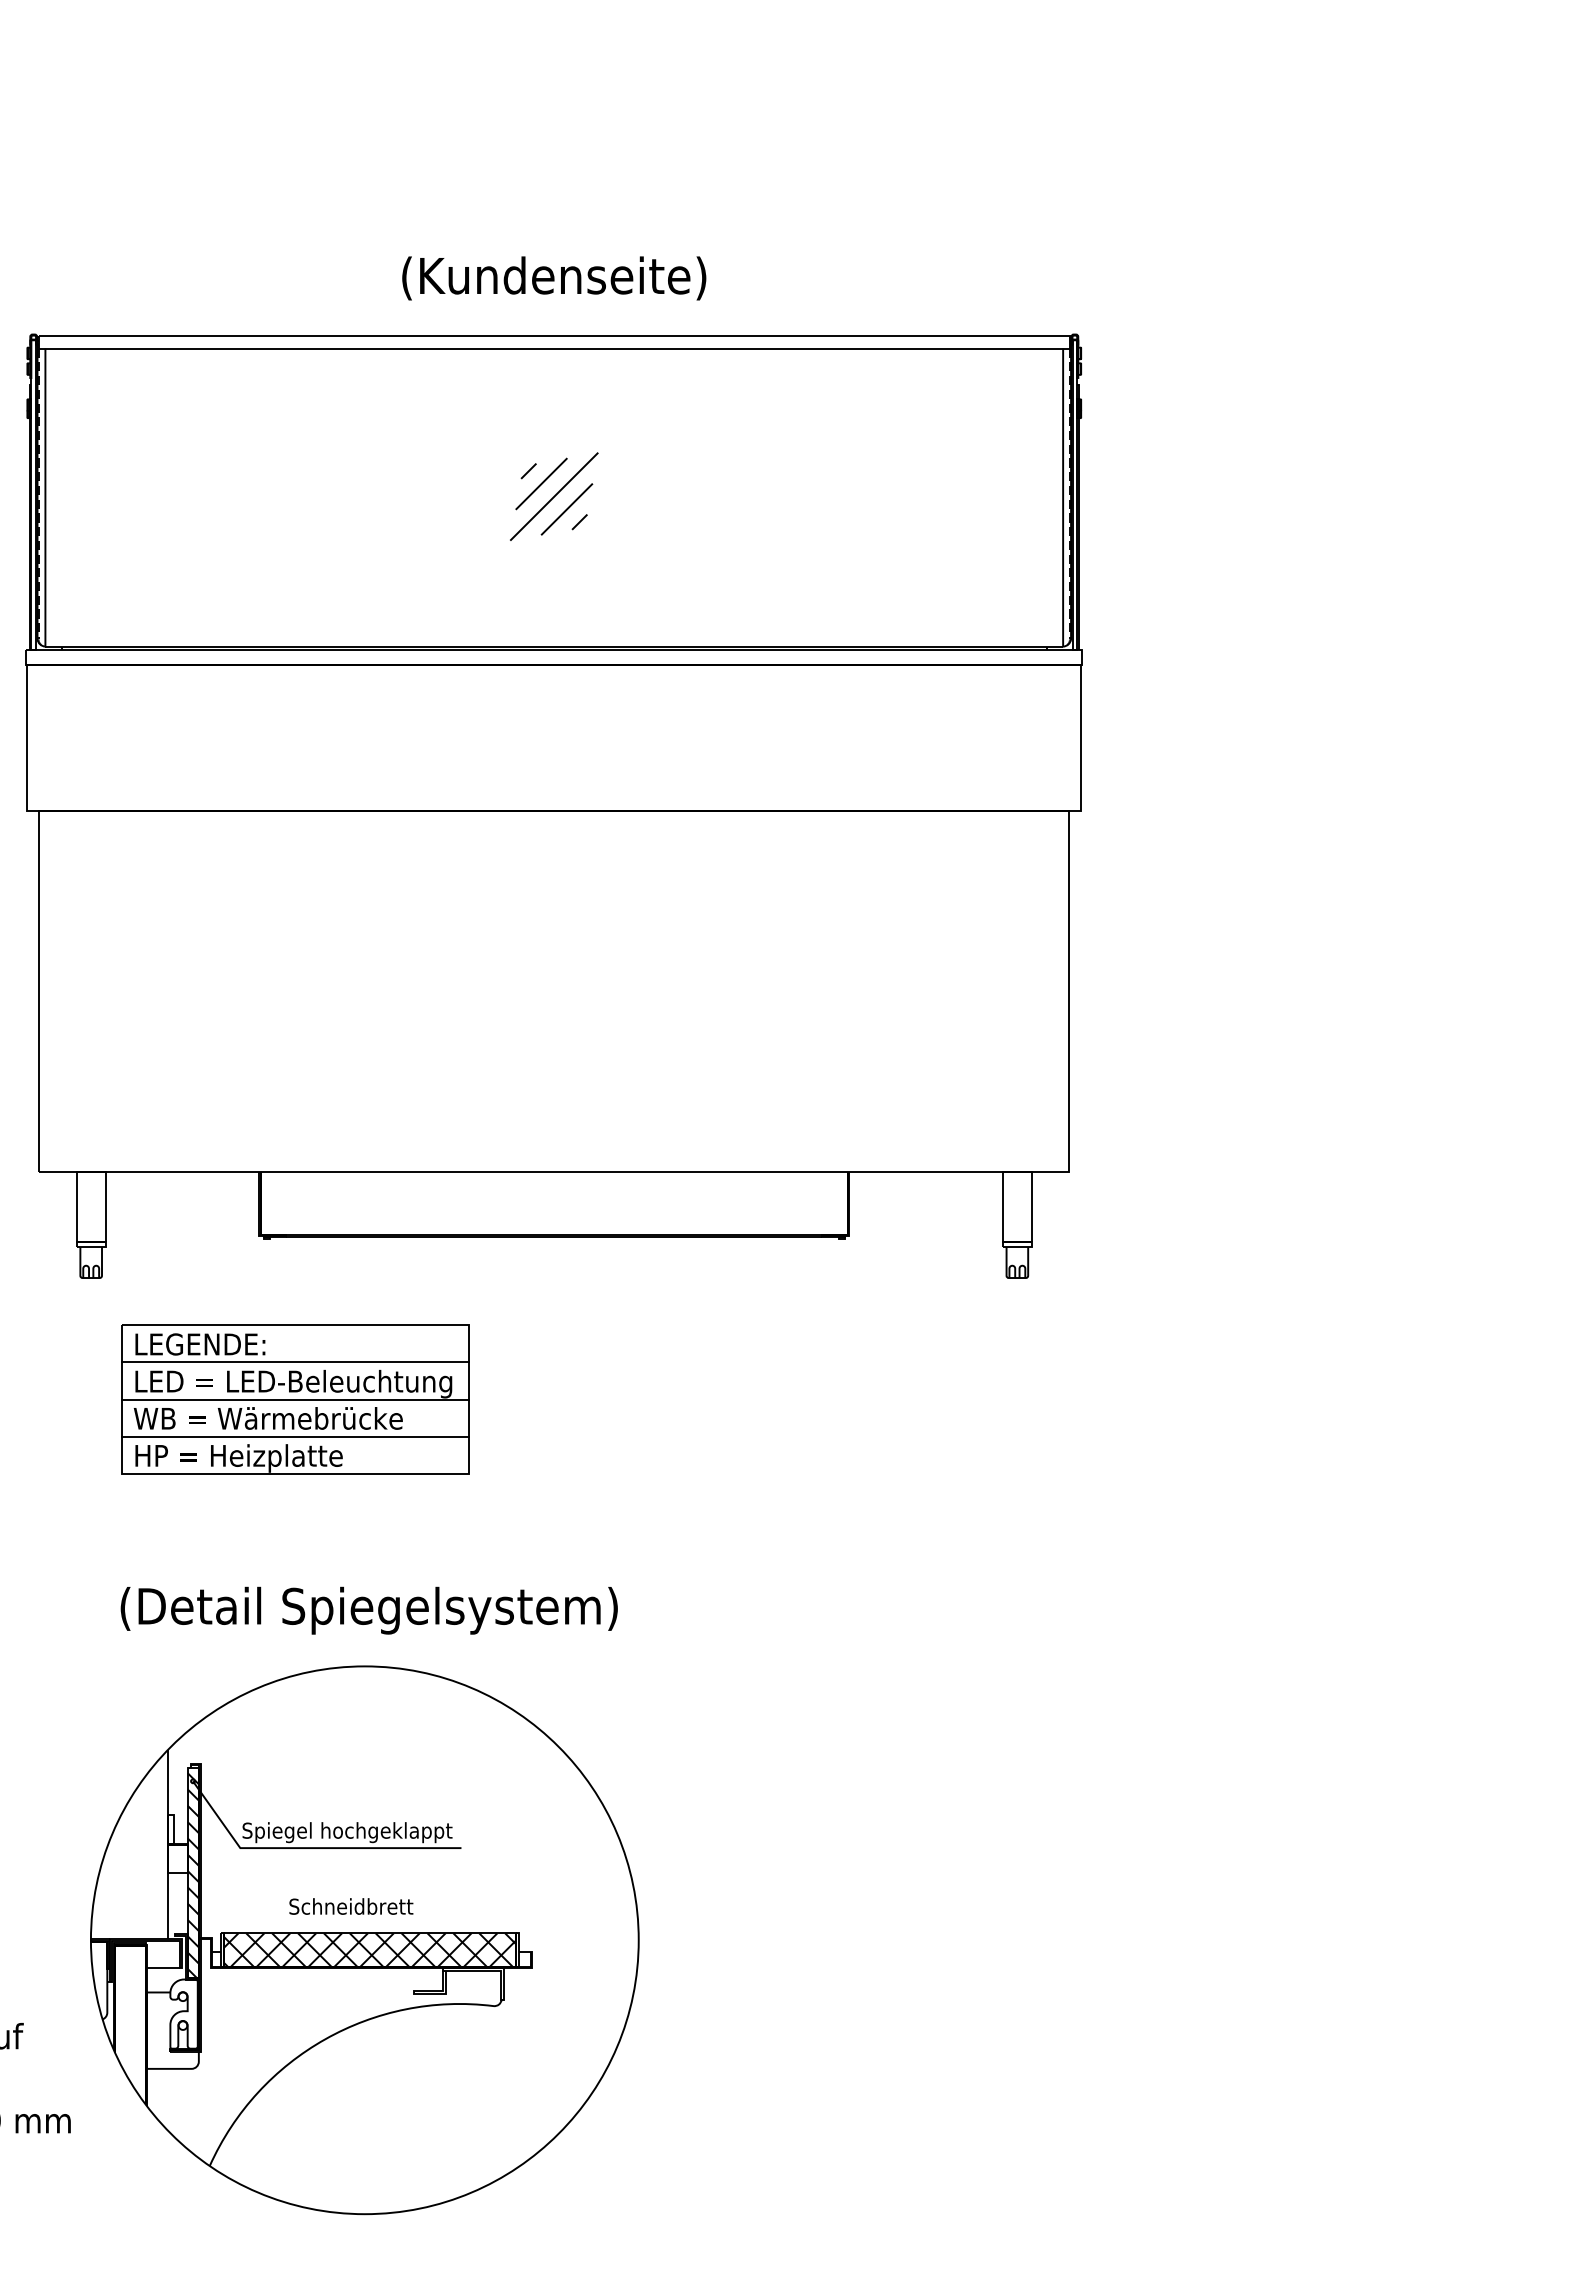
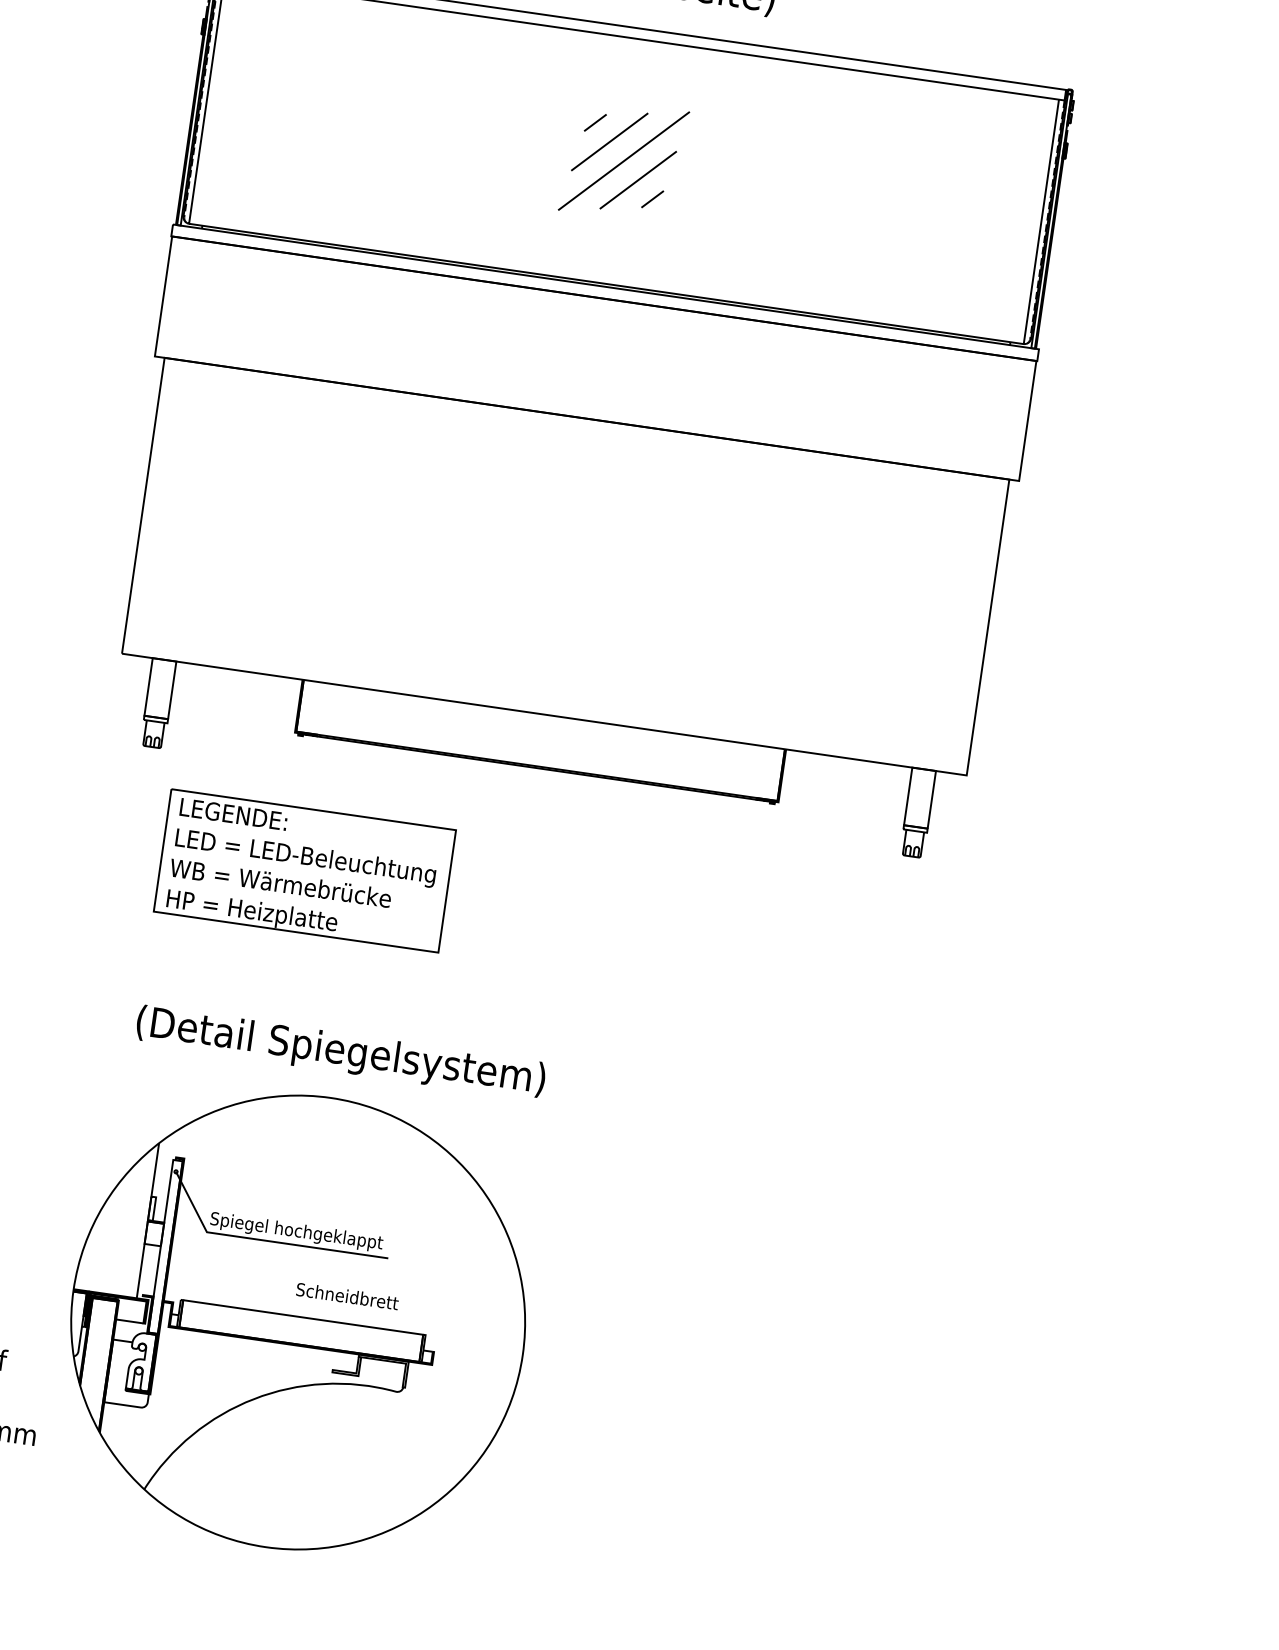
part: (554, 496) -> (624, 160), size x1.6
line: (294, 1362) -> (308, 840), removed
line: (294, 1399) -> (304, 870), removed
line: (294, 1436) -> (300, 901), removed
hatch: (193, 1872) -> (165, 1246), removed
text: (351, 1906) -> (347, 1296), moved
hatch: (369, 1949) -> (300, 1330), removed

